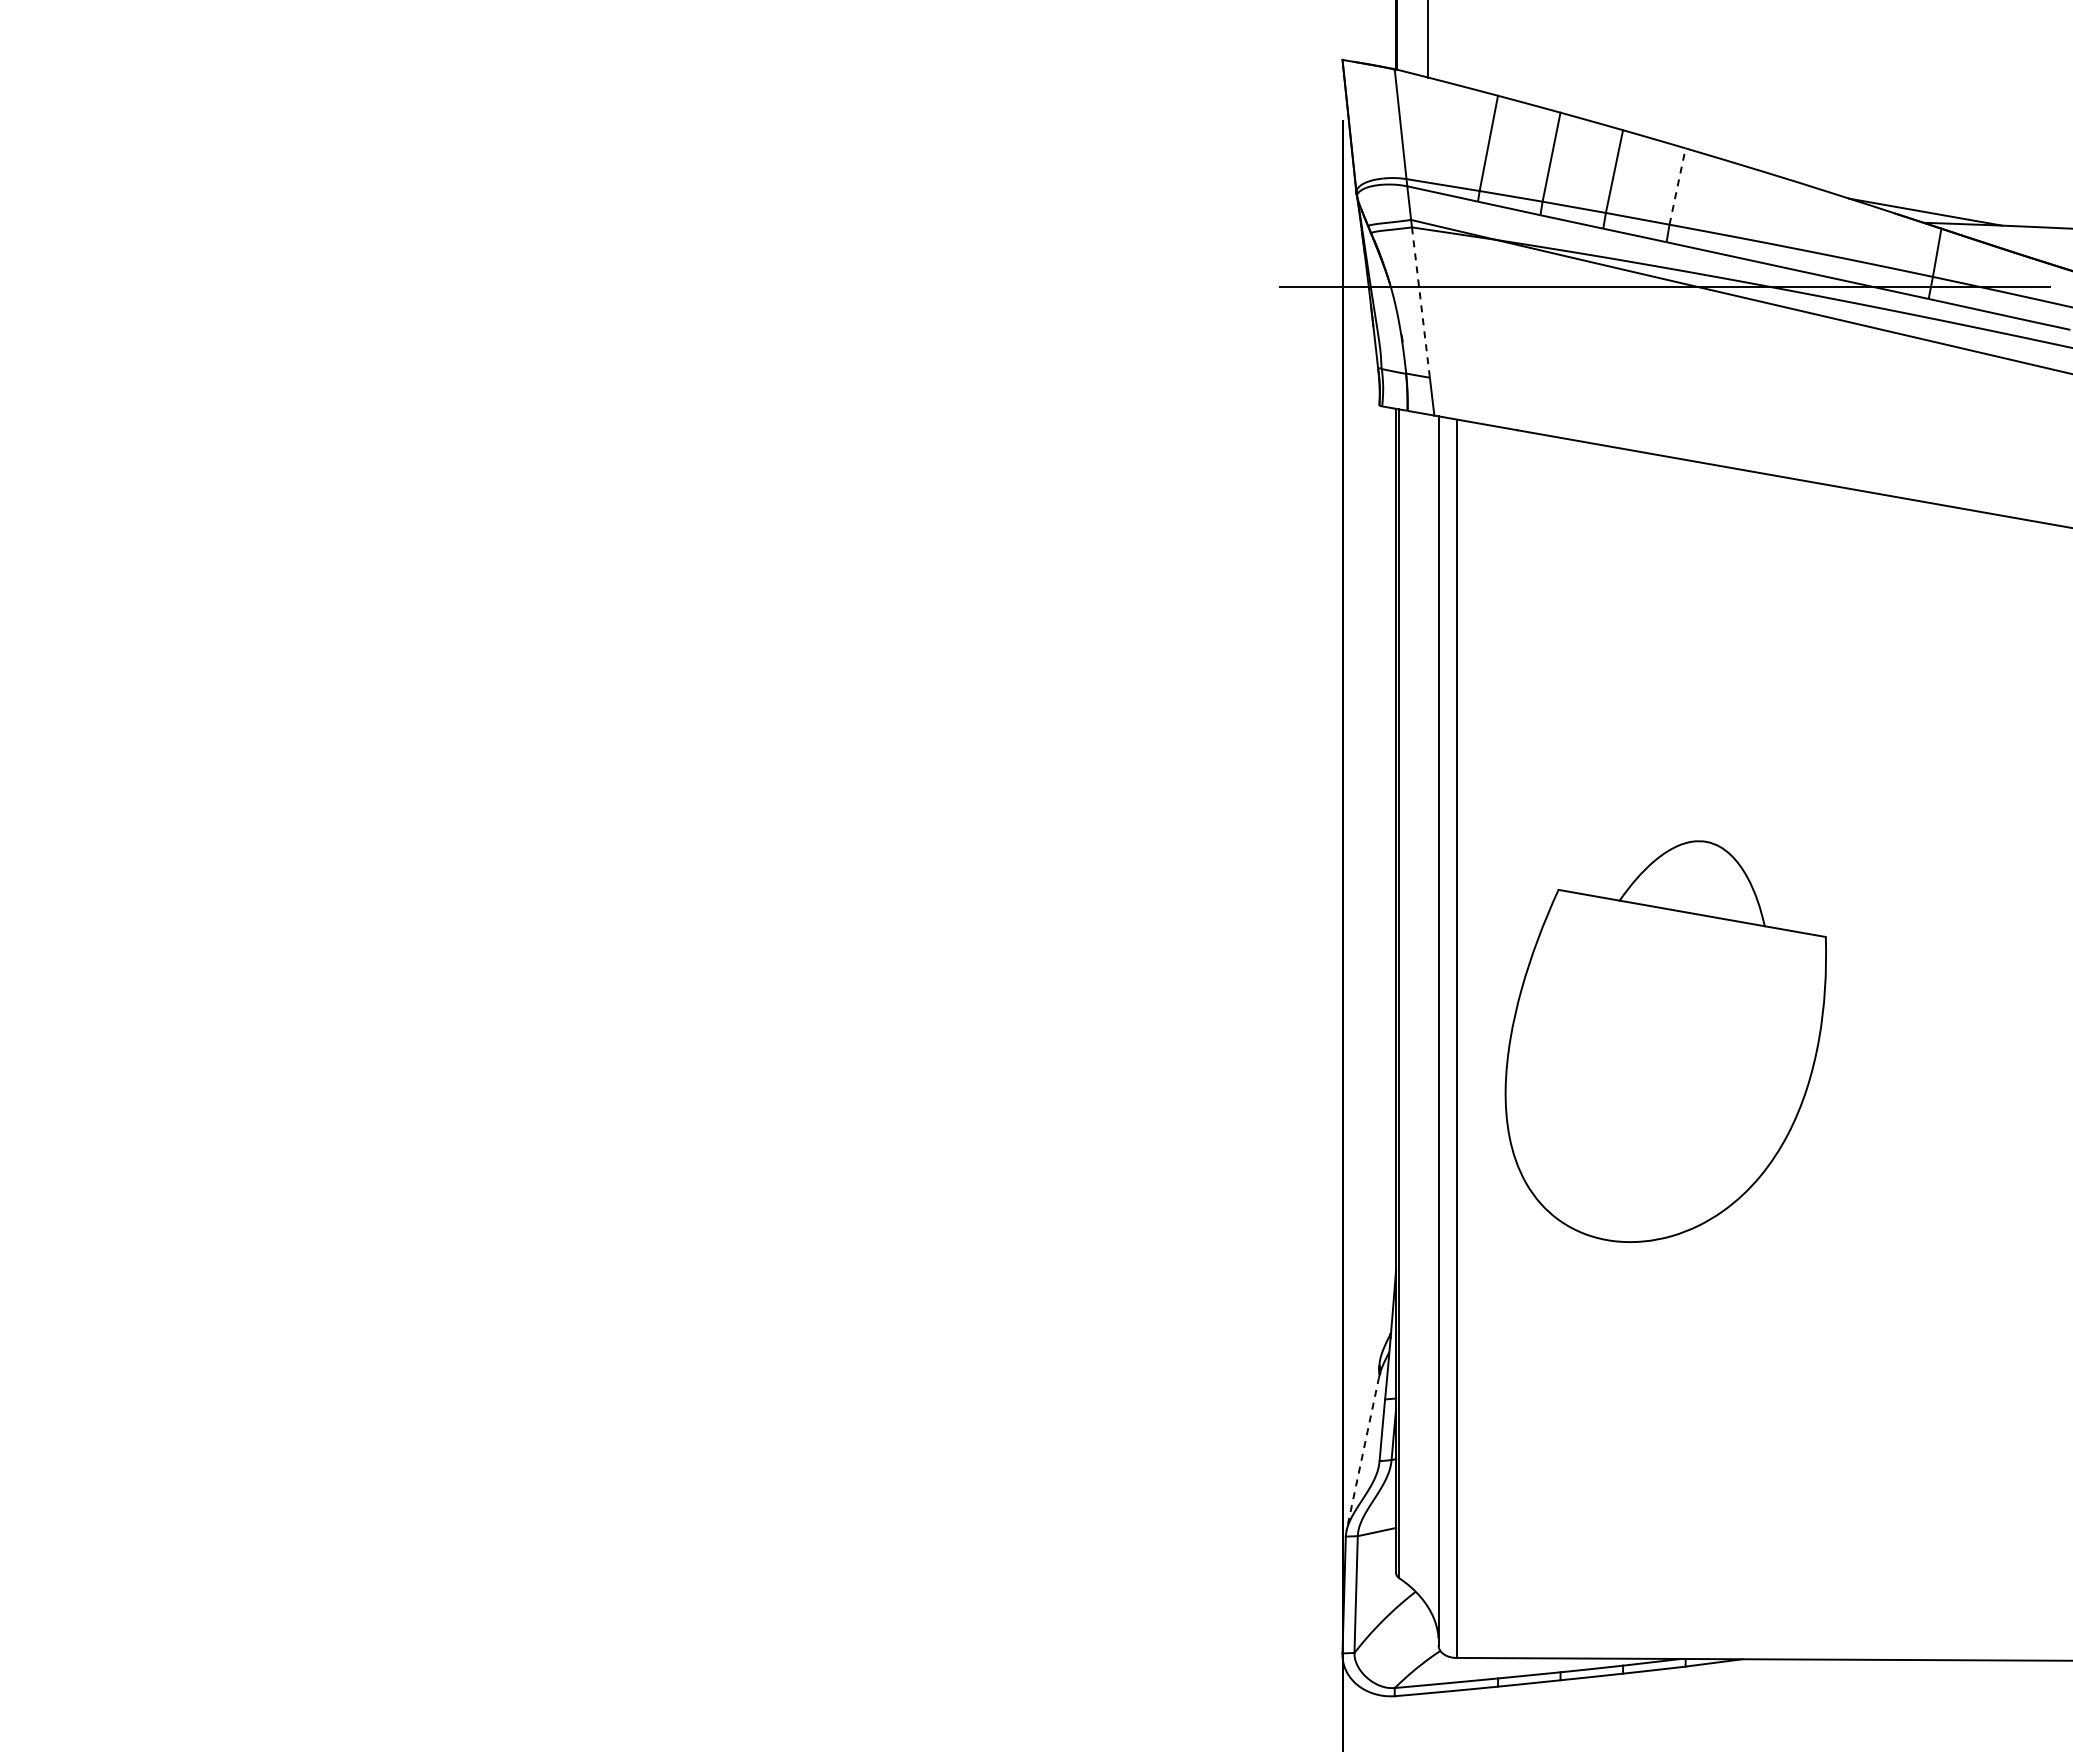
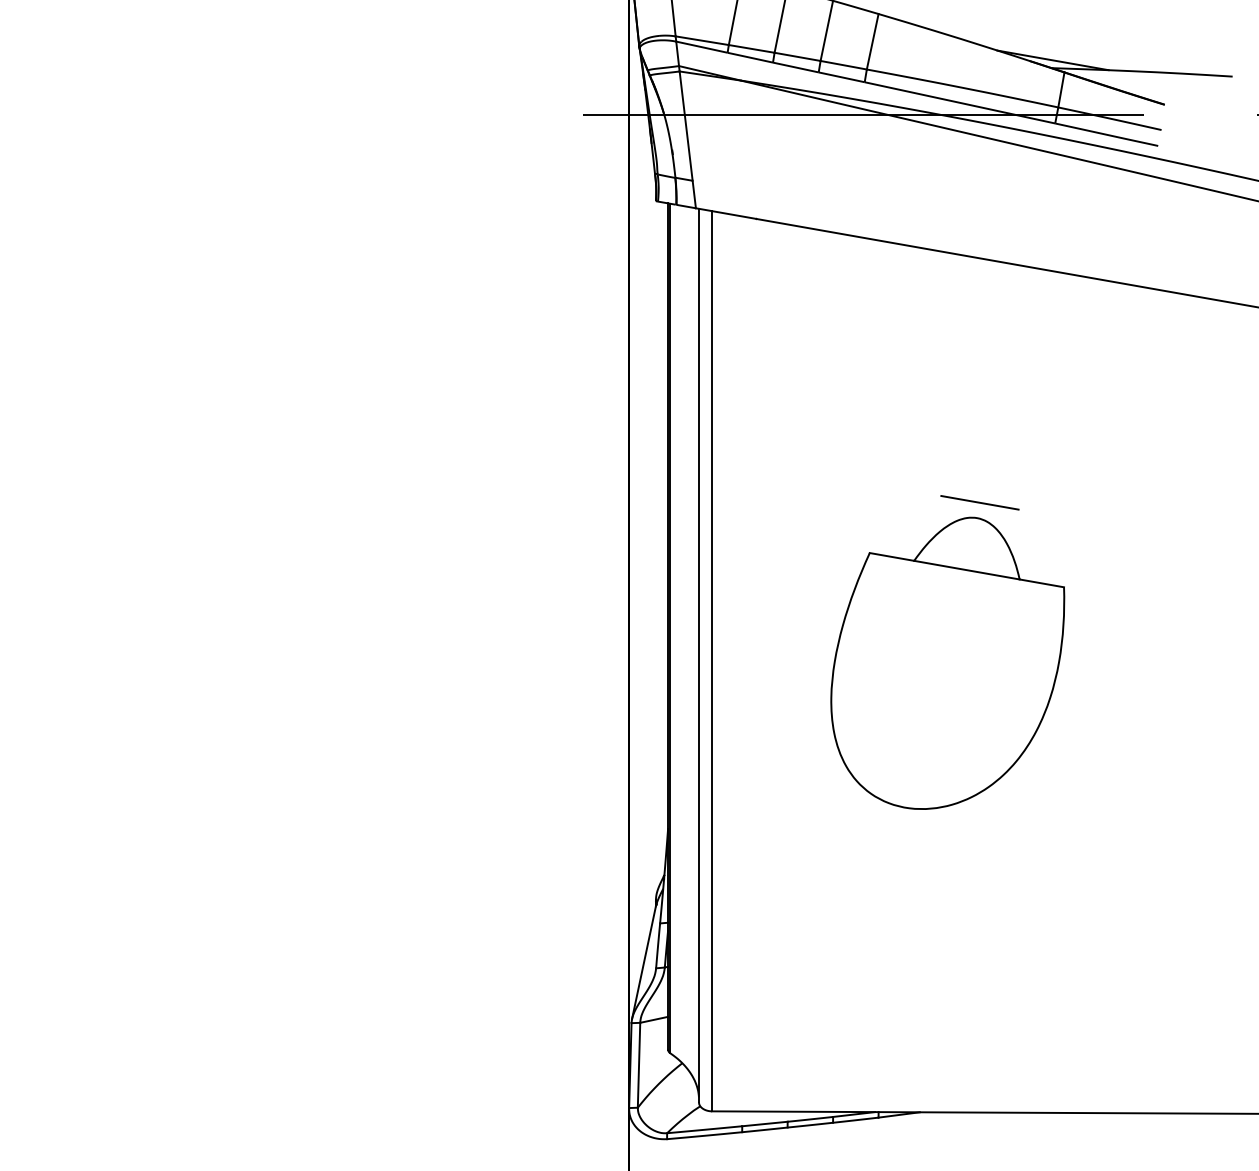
line: (1677, 186) -> (872, 41), dashed -> solid
line: (1420, 302) -> (685, 126), dashed -> solid
line: (1825, 820) -> (980, 502), added
part: (1665, 1041) -> (947, 663), moved
line: (1362, 1454) -> (643, 963), dashed -> solid

